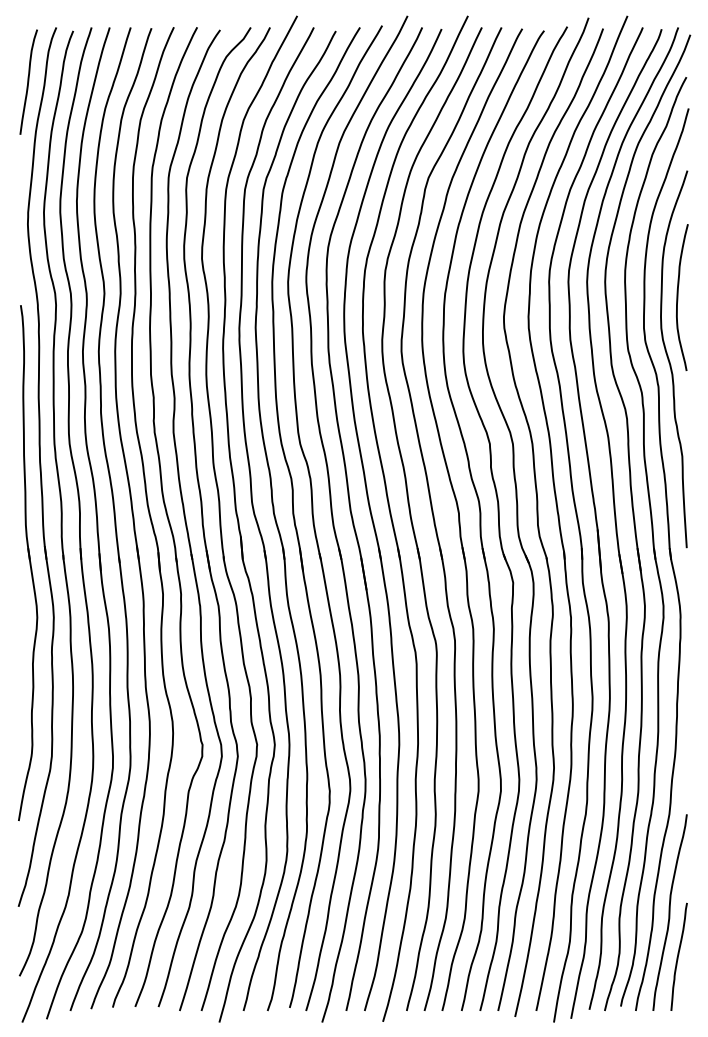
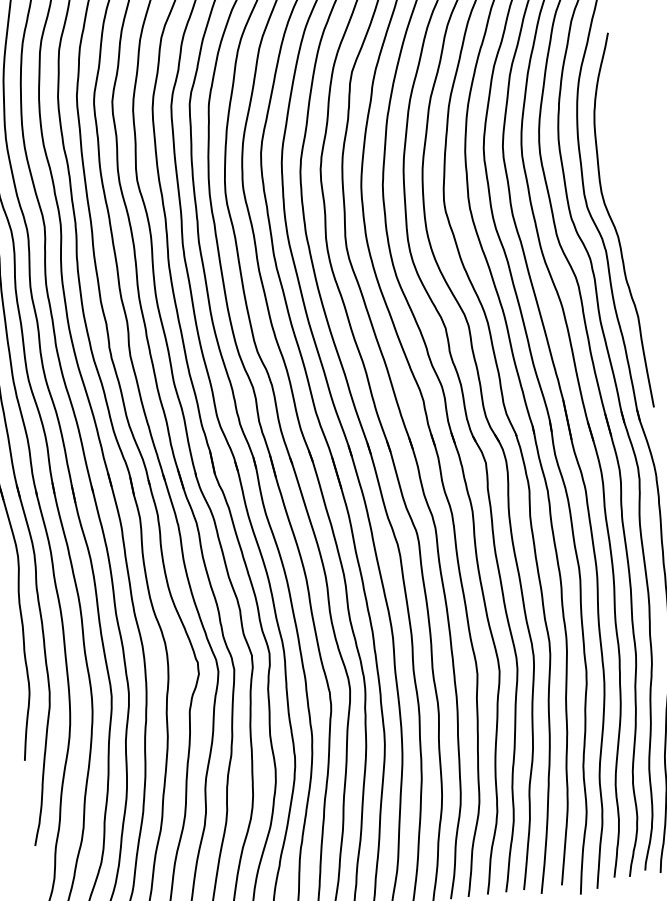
curve: (678, 297) -> (614, 159), removed

